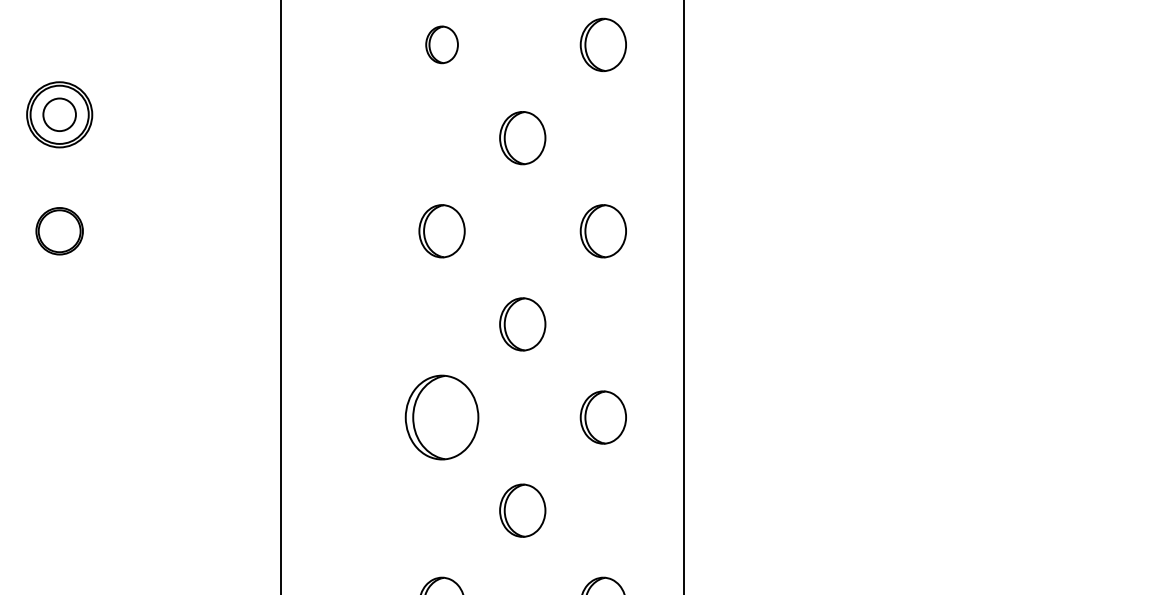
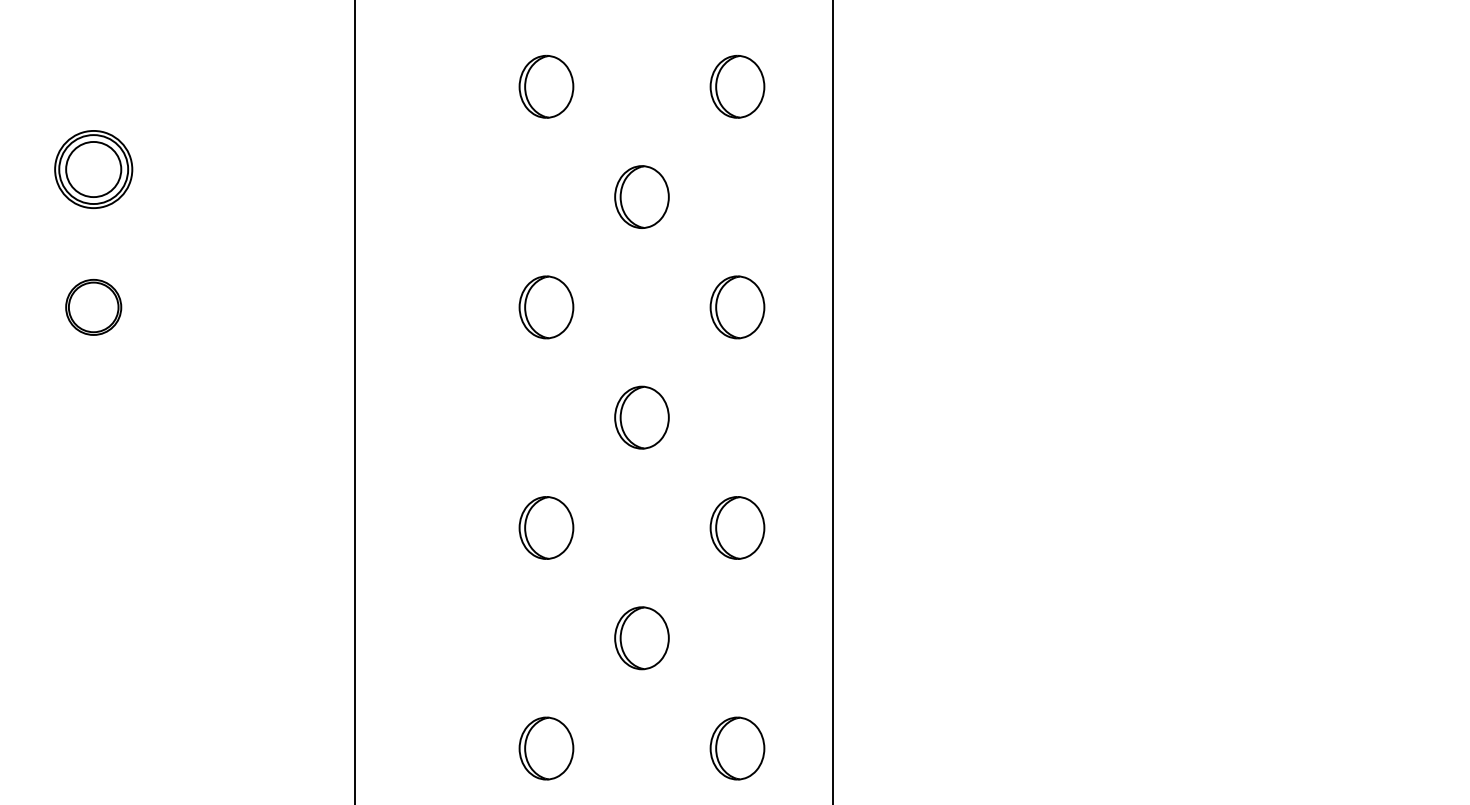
part: (442, 44) -> (546, 86), size x1.43
circle: (59, 114) -> (93, 169), size x1.43
part: (442, 417) -> (546, 527), size x0.62

